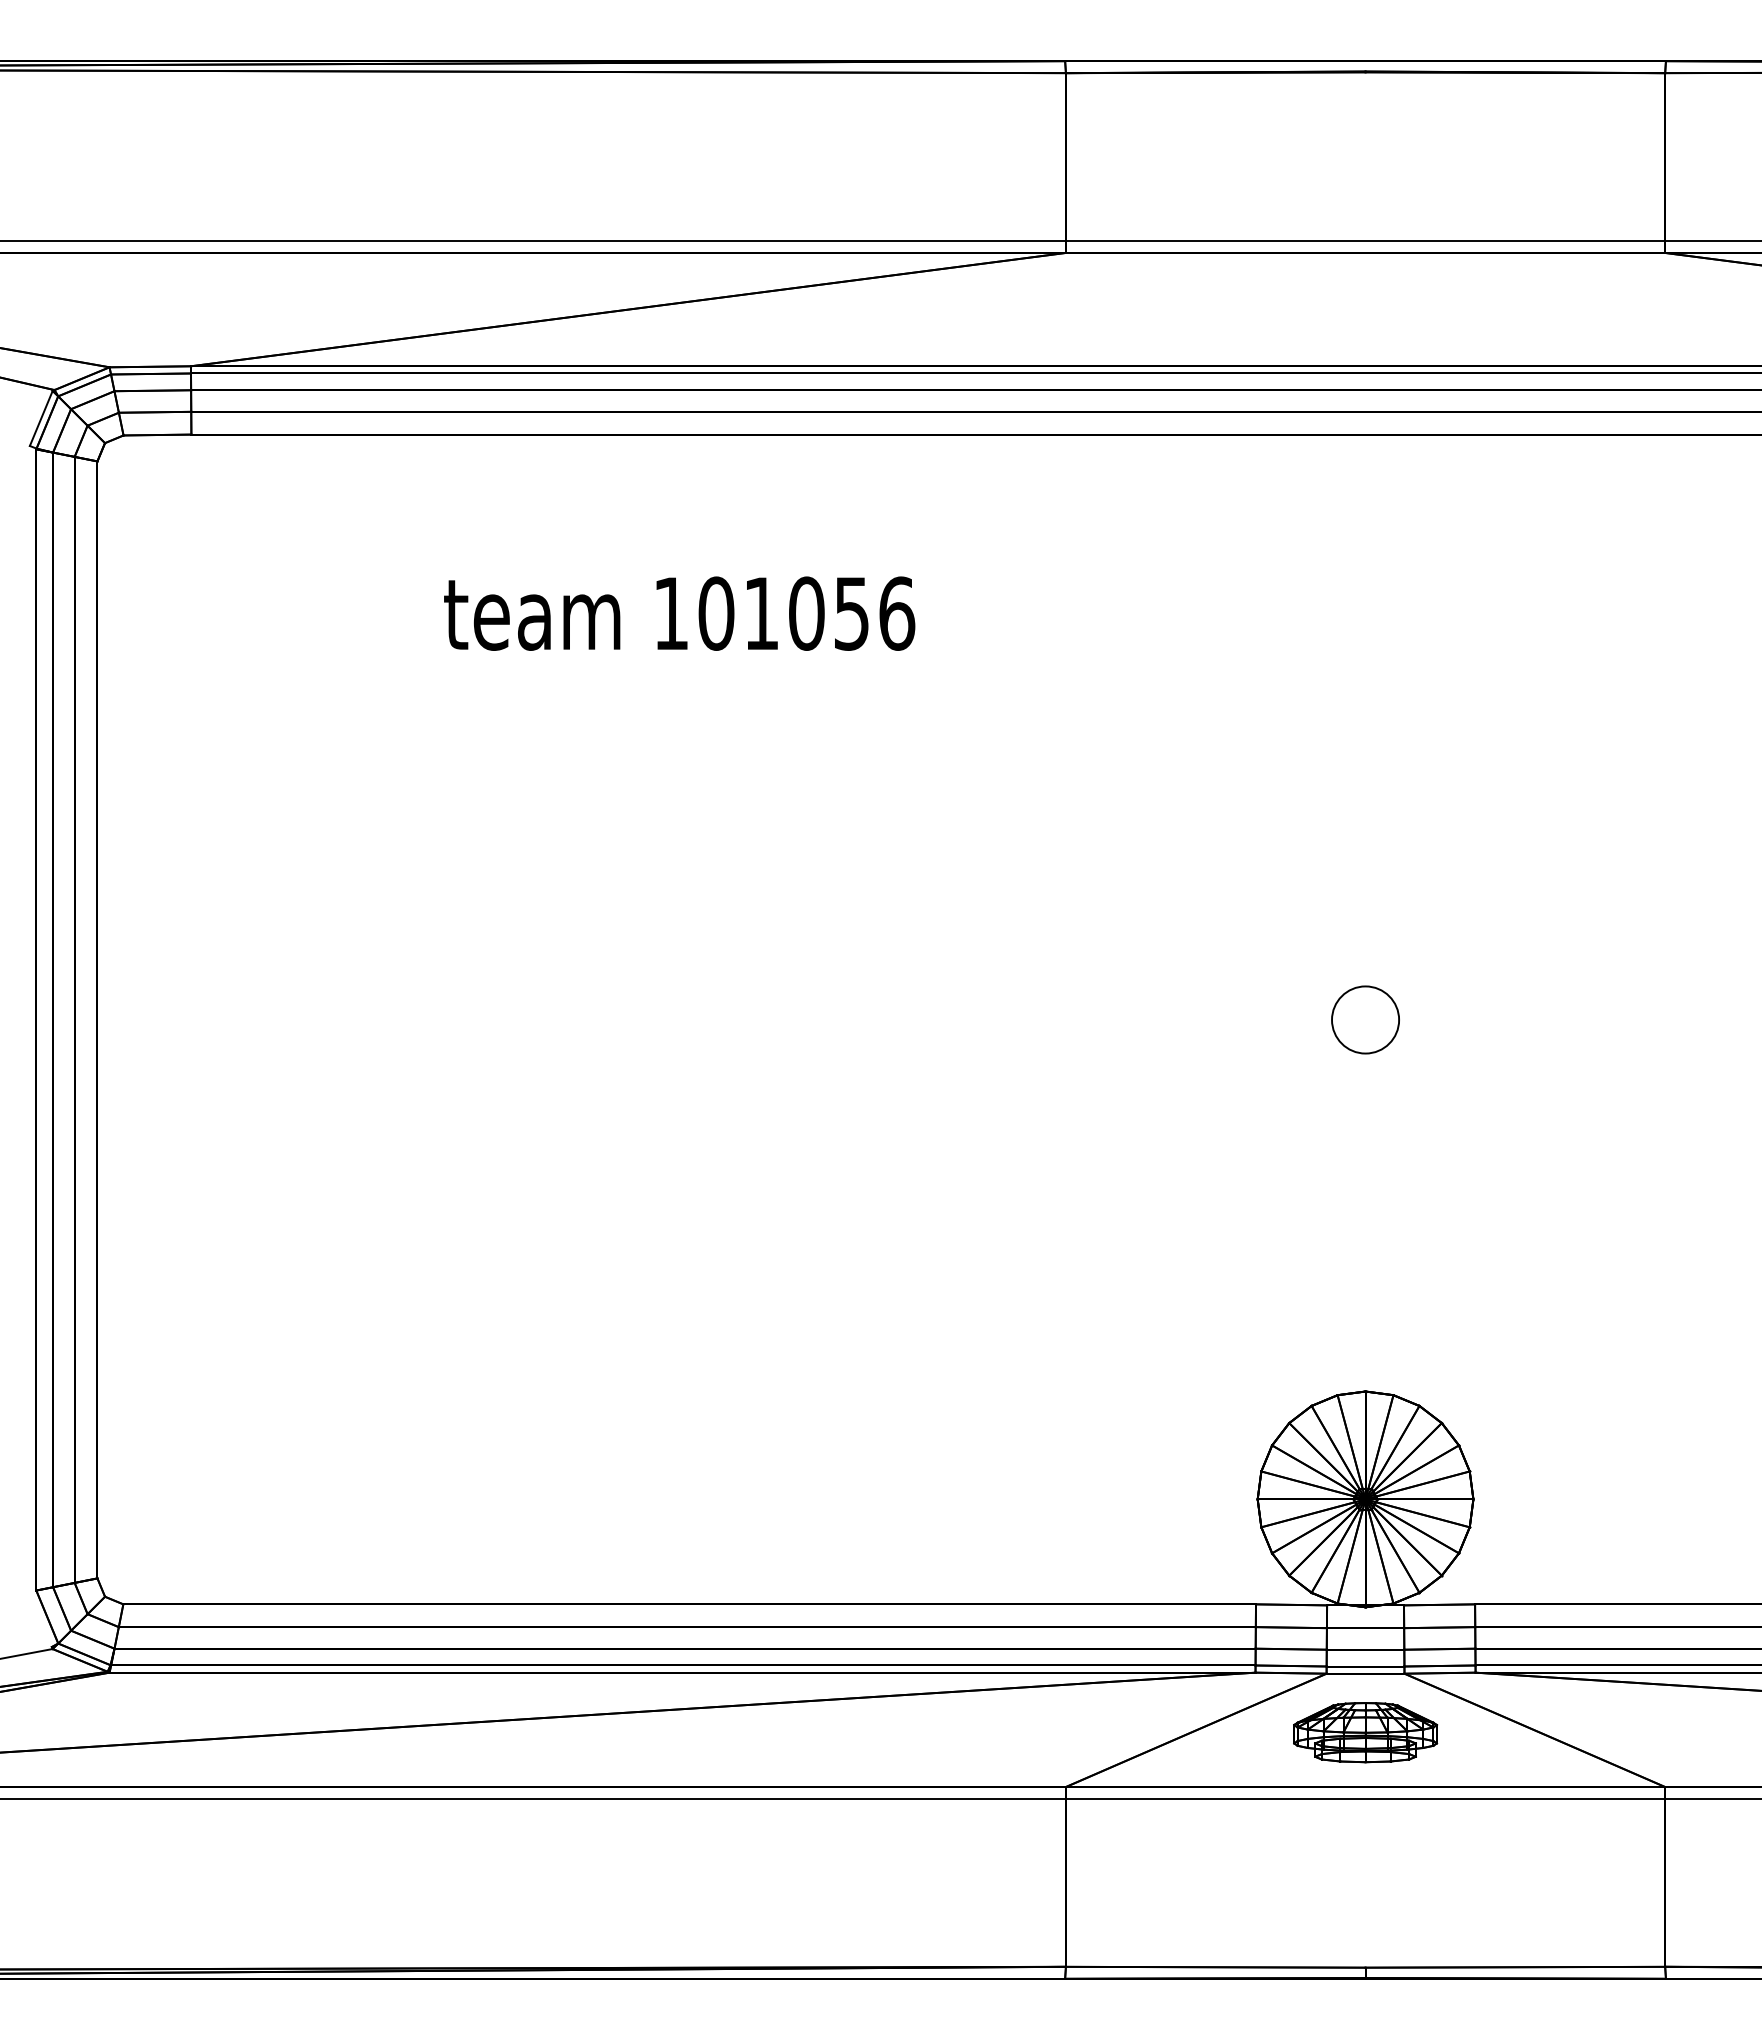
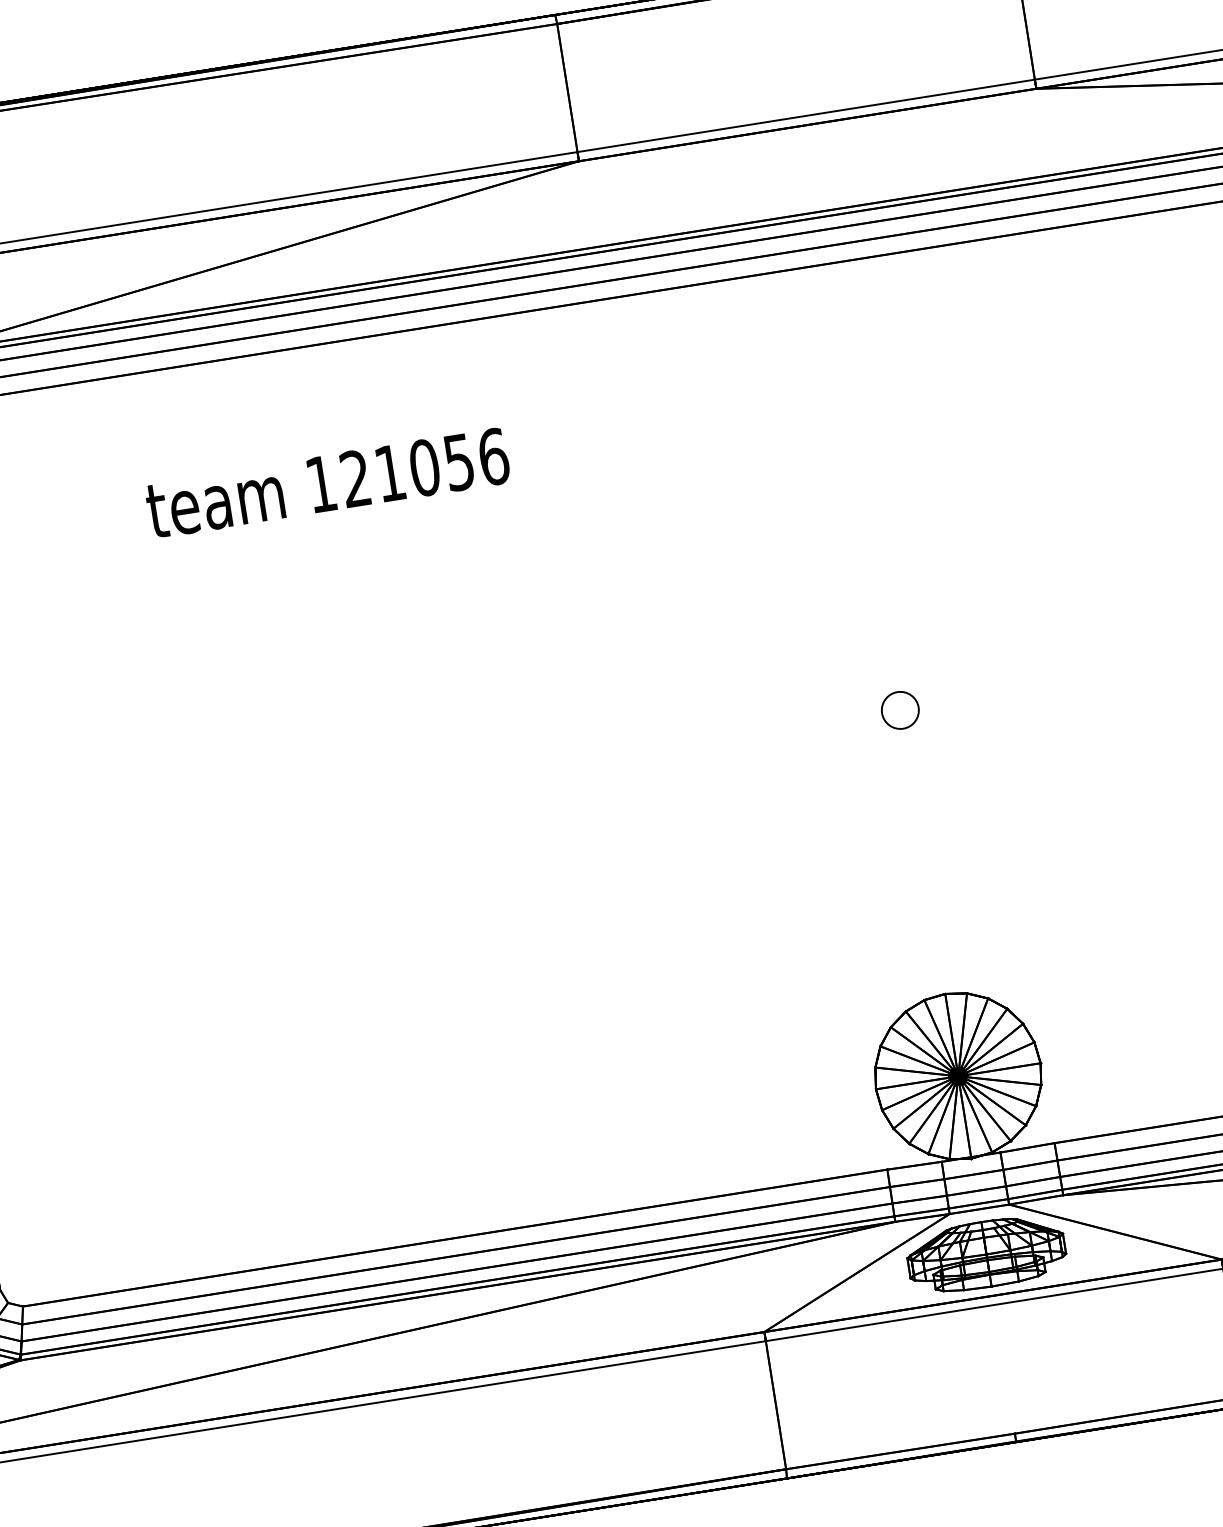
text: (716, 613) -> (355, 478), 101056 -> 121056
circle: (1365, 1019) -> (900, 710), size x0.71
part: (1365, 1732) -> (986, 1254), size x1.43

